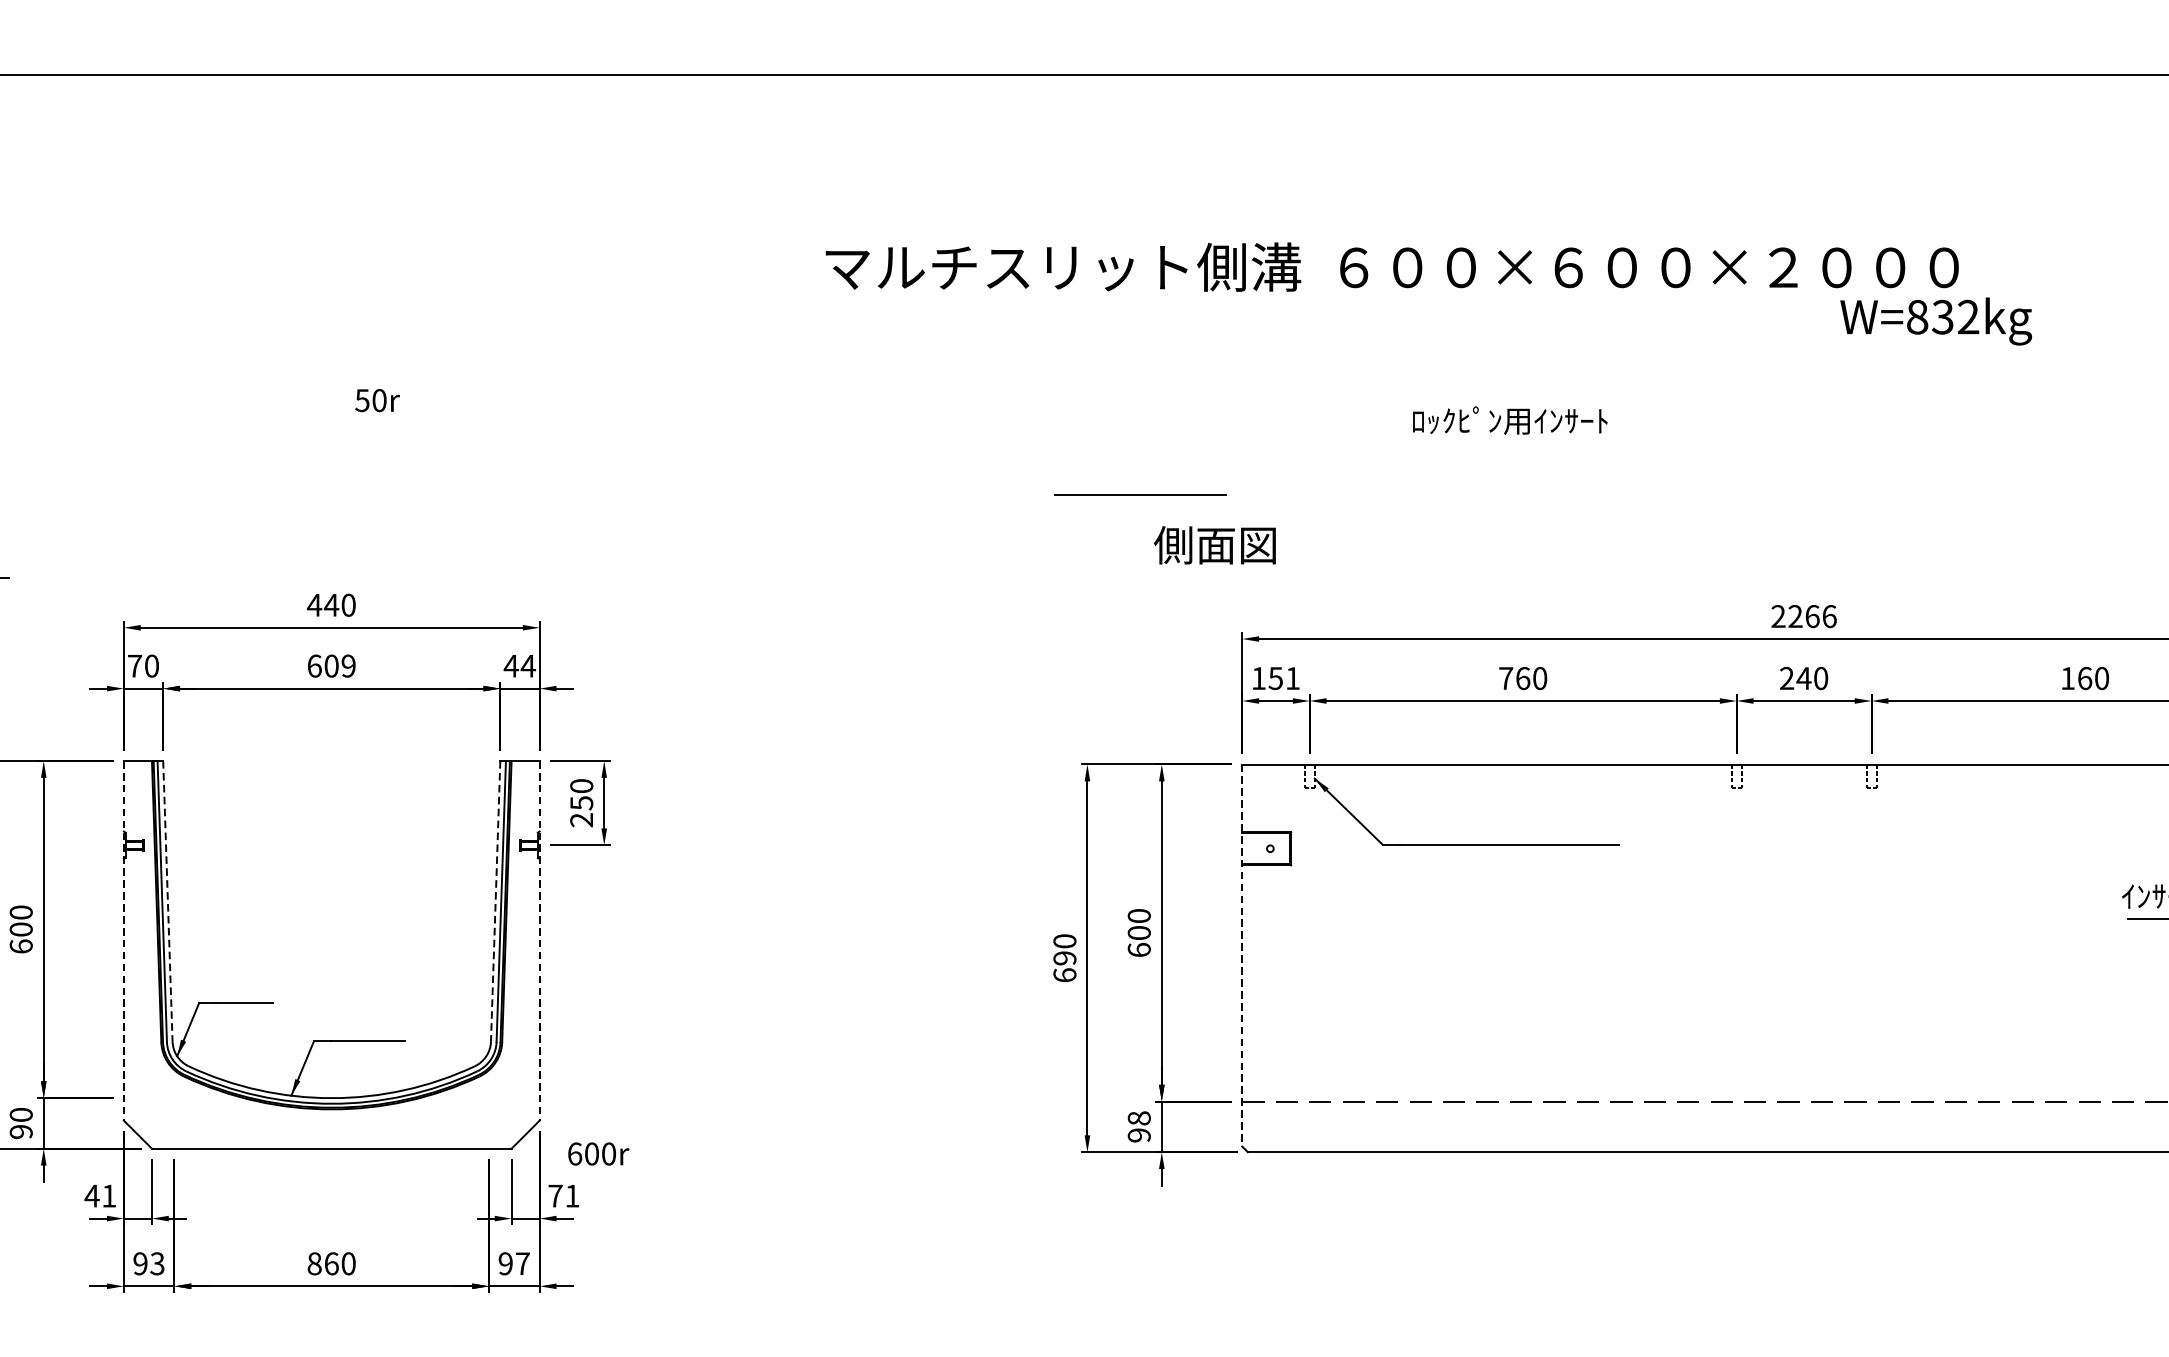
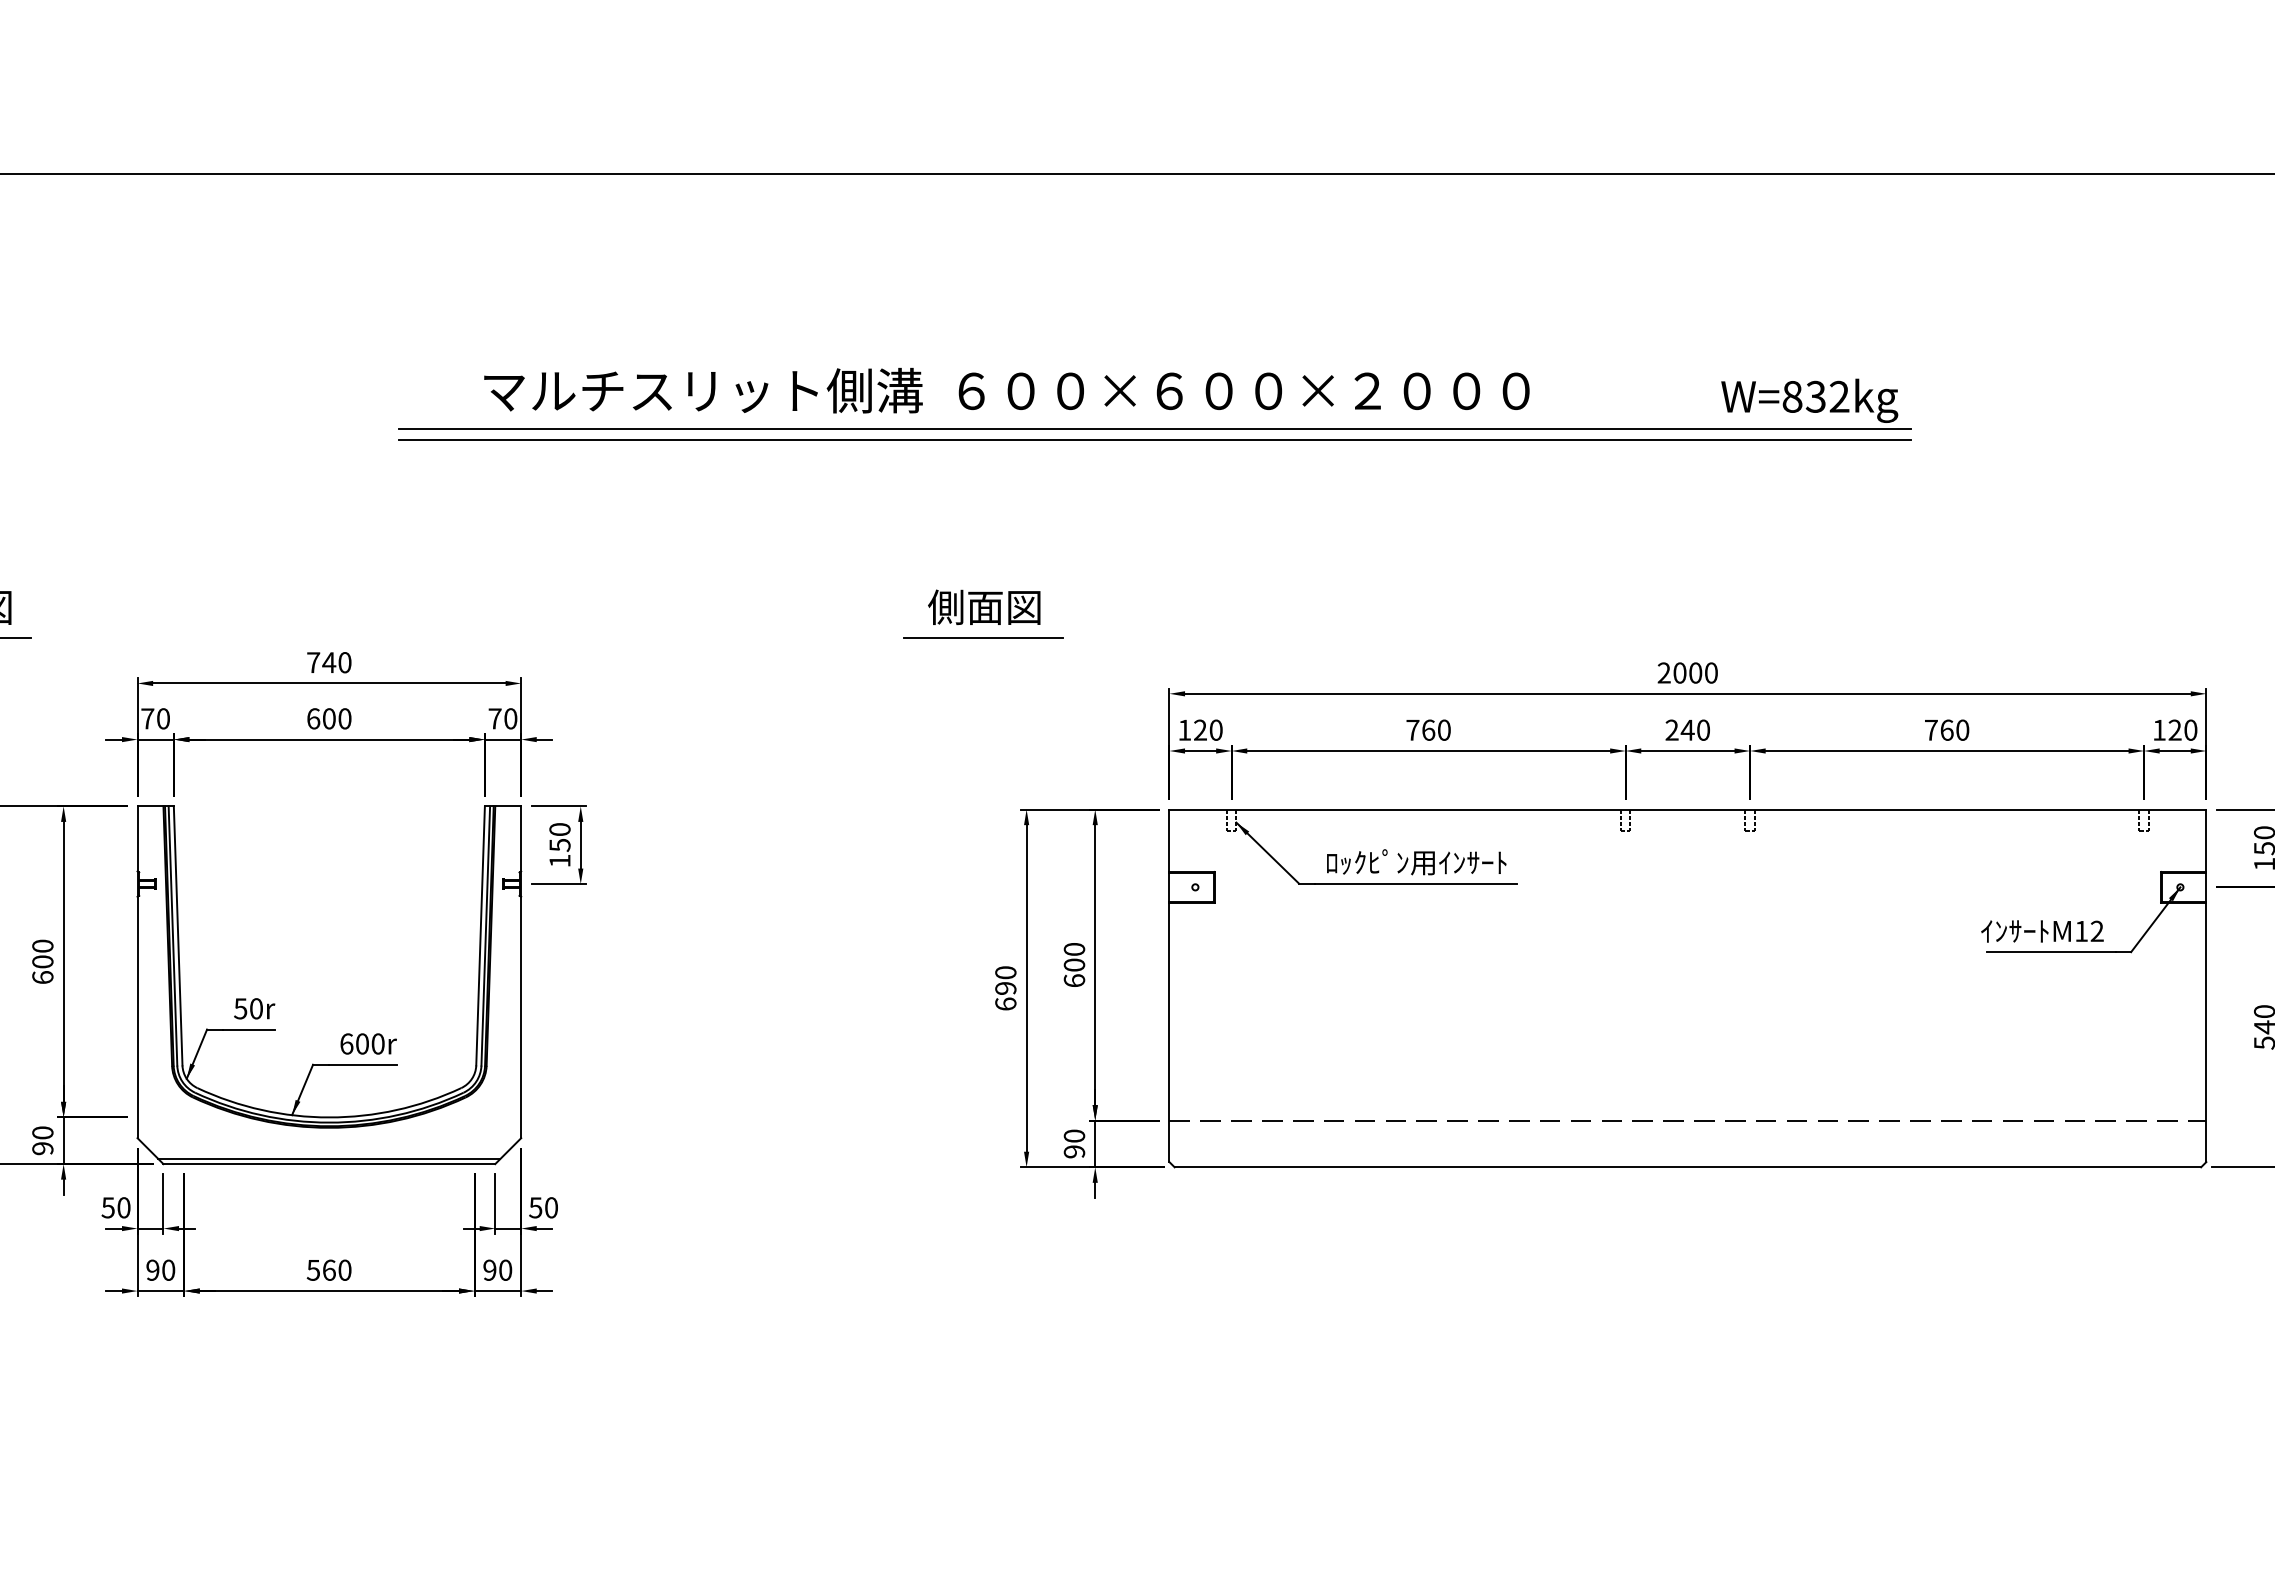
text: (1391, 266) -> (1006, 390), moved
line: (1226, 352) -> (1154, 429), added
line: (1226, 363) -> (1154, 439), added
text: (377, 400) -> (254, 1008), moved
text: (1509, 420) -> (1416, 862), moved
line: (1140, 494) -> (983, 637), moved
text: (1215, 544) -> (984, 606), moved
text: (314, 605) -> (313, 662), 440 -> 740
text: (1812, 615) -> (1695, 672), 2266 -> 2000
text: (348, 665) -> (344, 718), 609 -> 600
text: (519, 665) -> (502, 718), 44 -> 70
text: (1283, 677) -> (1207, 729), 151 -> 120
text: (2068, 677) -> (1931, 729), 160 -> 760
text: (581, 819) -> (559, 860), 250 -> 150
line: (168, 900) -> (178, 935), dashed -> solid
line: (495, 900) -> (480, 935), dashed -> solid
line: (123, 941) -> (137, 972), dashed -> solid
line: (539, 941) -> (521, 972), dashed -> solid
line: (1242, 956) -> (1169, 986), dashed -> solid
text: (1139, 1117) -> (1074, 1135), 98 -> 90
line: (331, 1142) -> (329, 1158), added
text: (598, 1153) -> (368, 1043), moved
text: (99, 1195) -> (115, 1207), 41 -> 50
text: (563, 1195) -> (543, 1207), 71 -> 50
text: (157, 1262) -> (168, 1269), 93 -> 90
text: (314, 1262) -> (313, 1269), 860 -> 560
text: (522, 1262) -> (505, 1269), 97 -> 90

